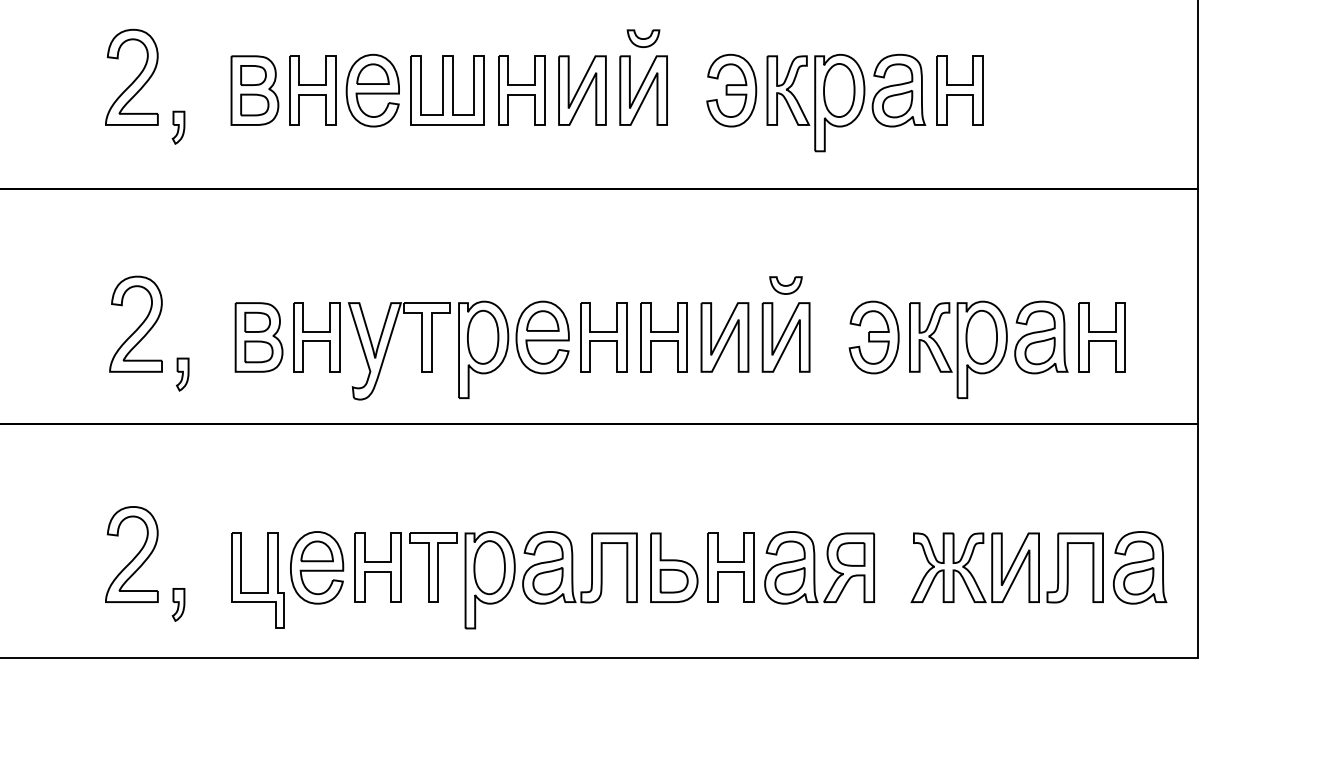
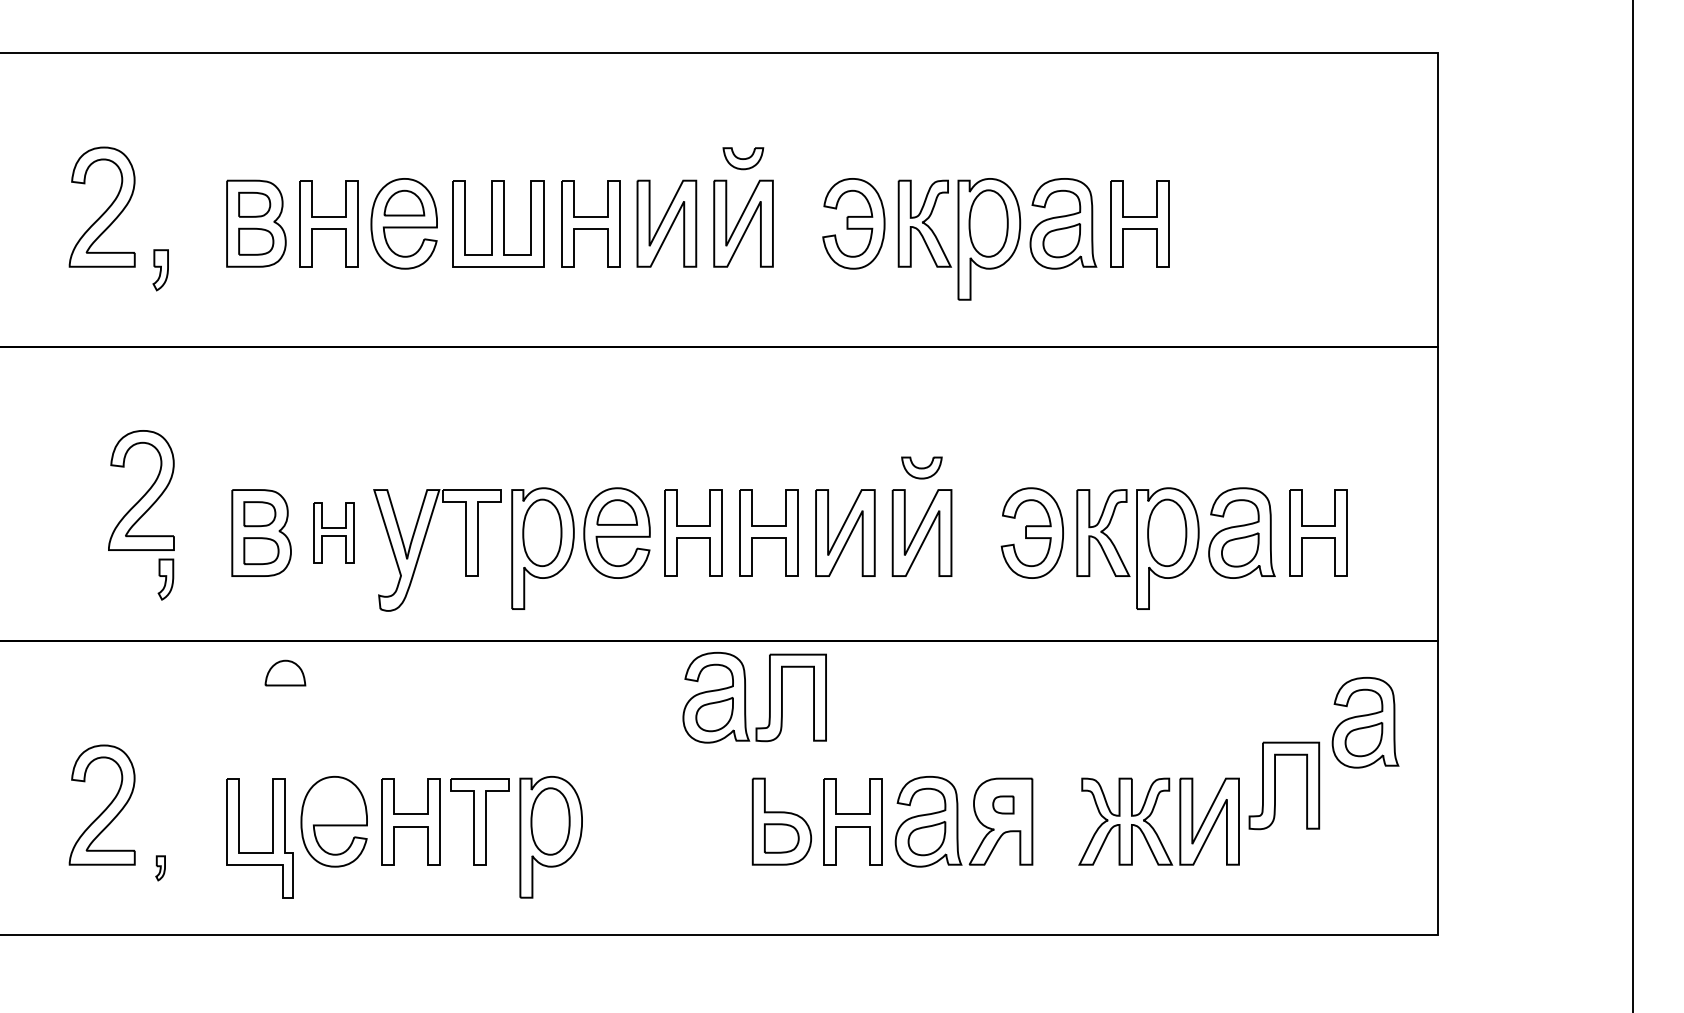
part: (136, 324) -> (141, 490), moved
part: (316, 337) -> (333, 532), size x0.7
part: (317, 550) -> (285, 672), moved
part: (851, 554) -> (1003, 804), size x0.6
part: (572, 567) -> (745, 697), moved
part: (1068, 567) -> (1275, 785), moved
part: (1139, 567) -> (1365, 722), moved
part: (178, 605) -> (160, 868), size x0.6

